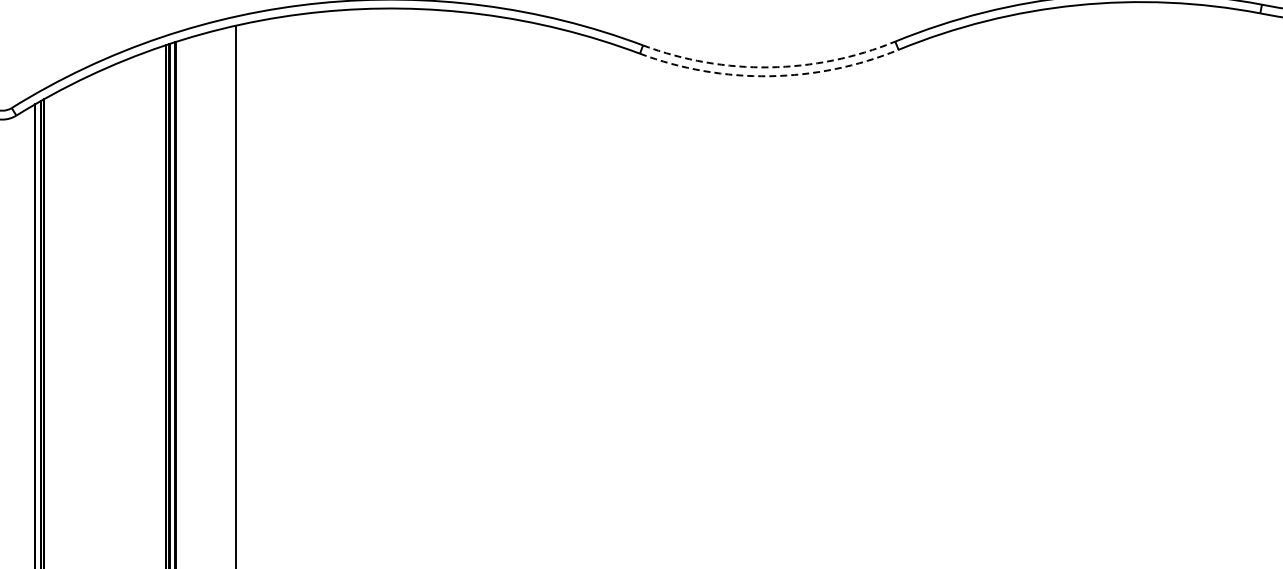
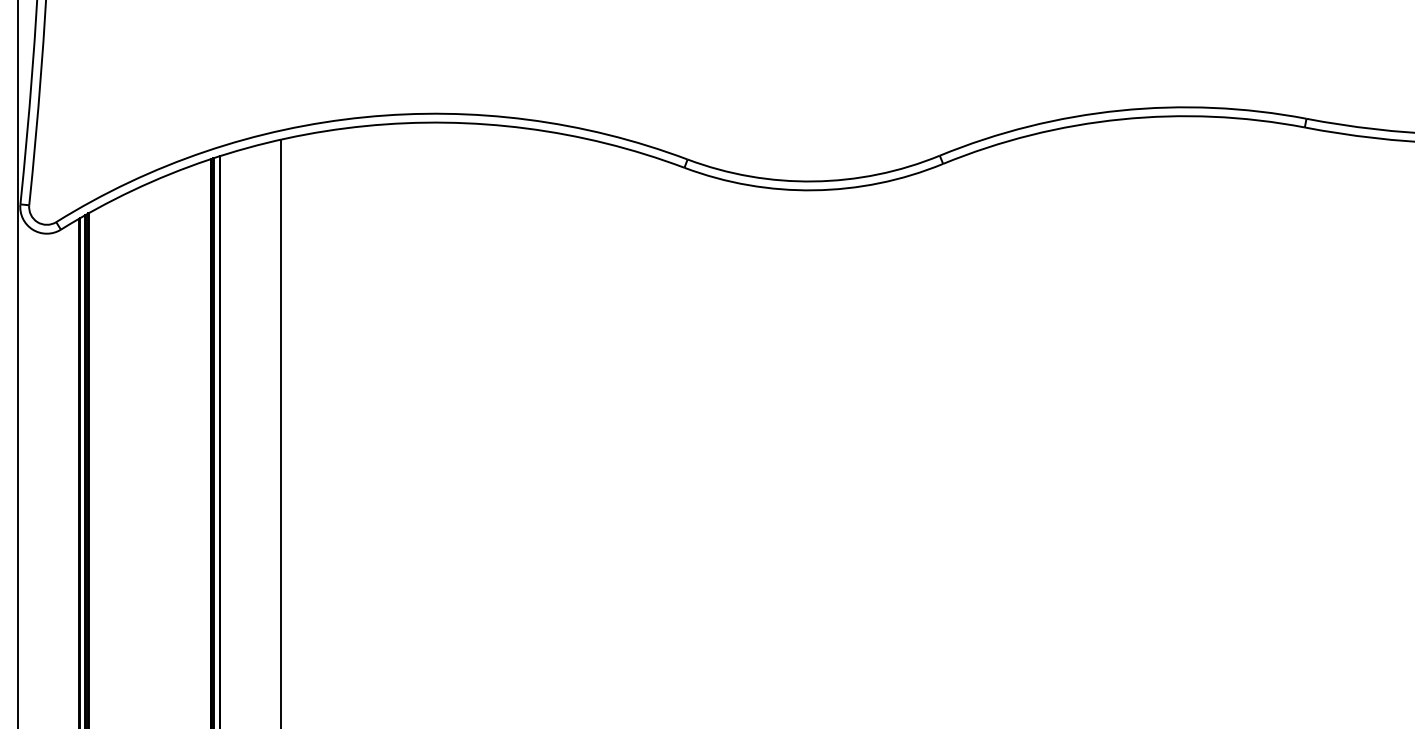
arc: (769, 67) -> (814, 181), dashed -> solid
arc: (769, 76) -> (814, 190), dashed -> solid

